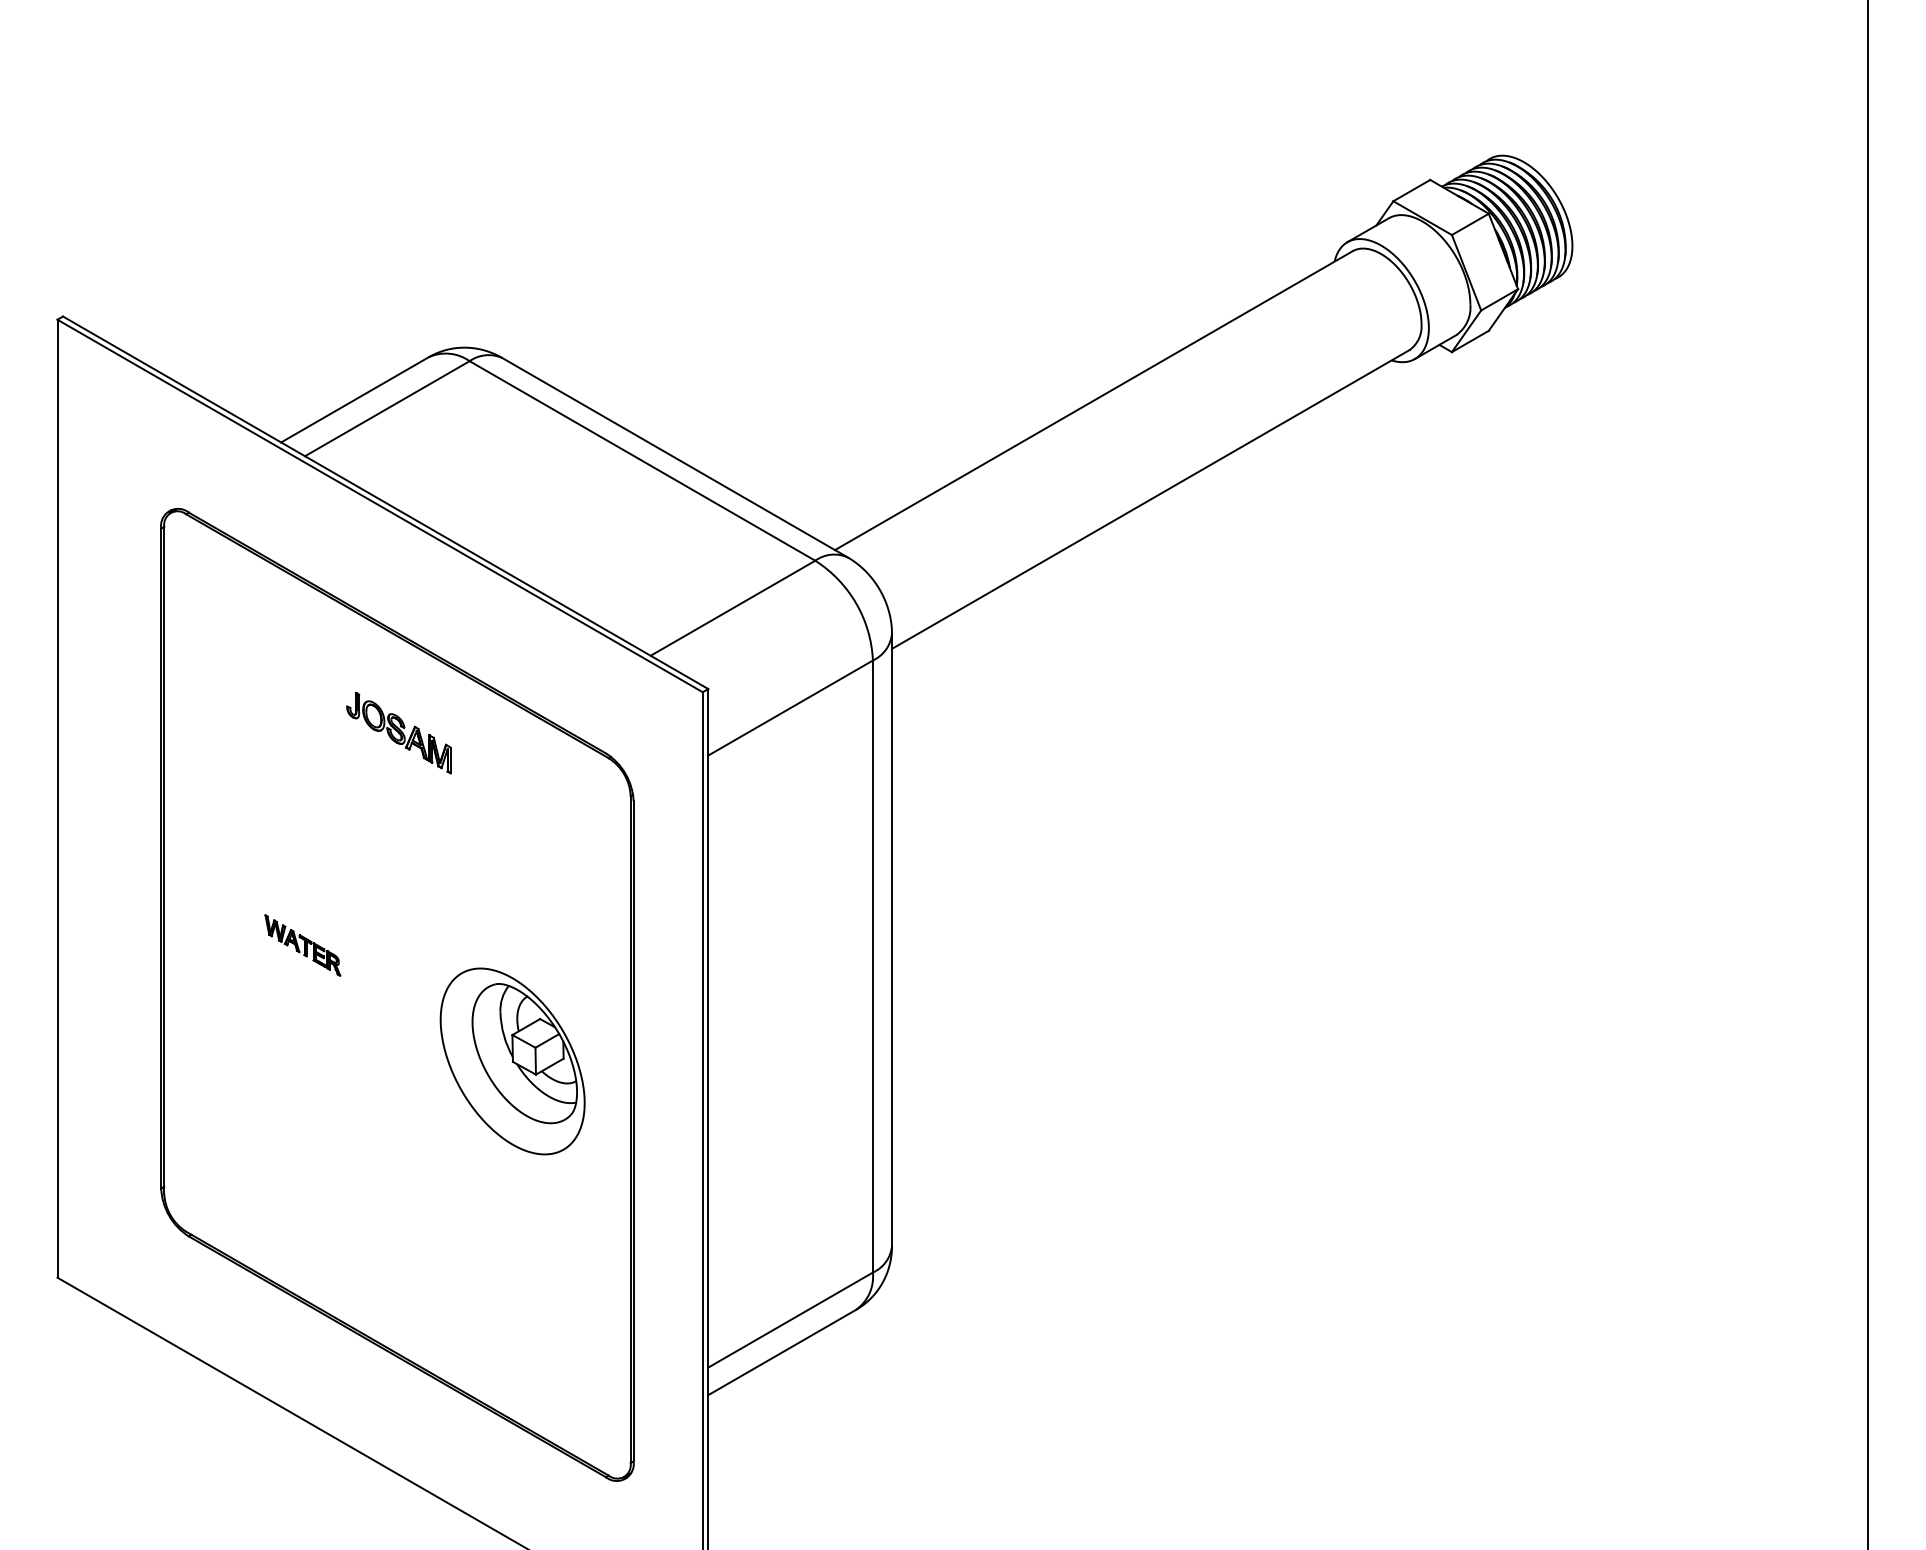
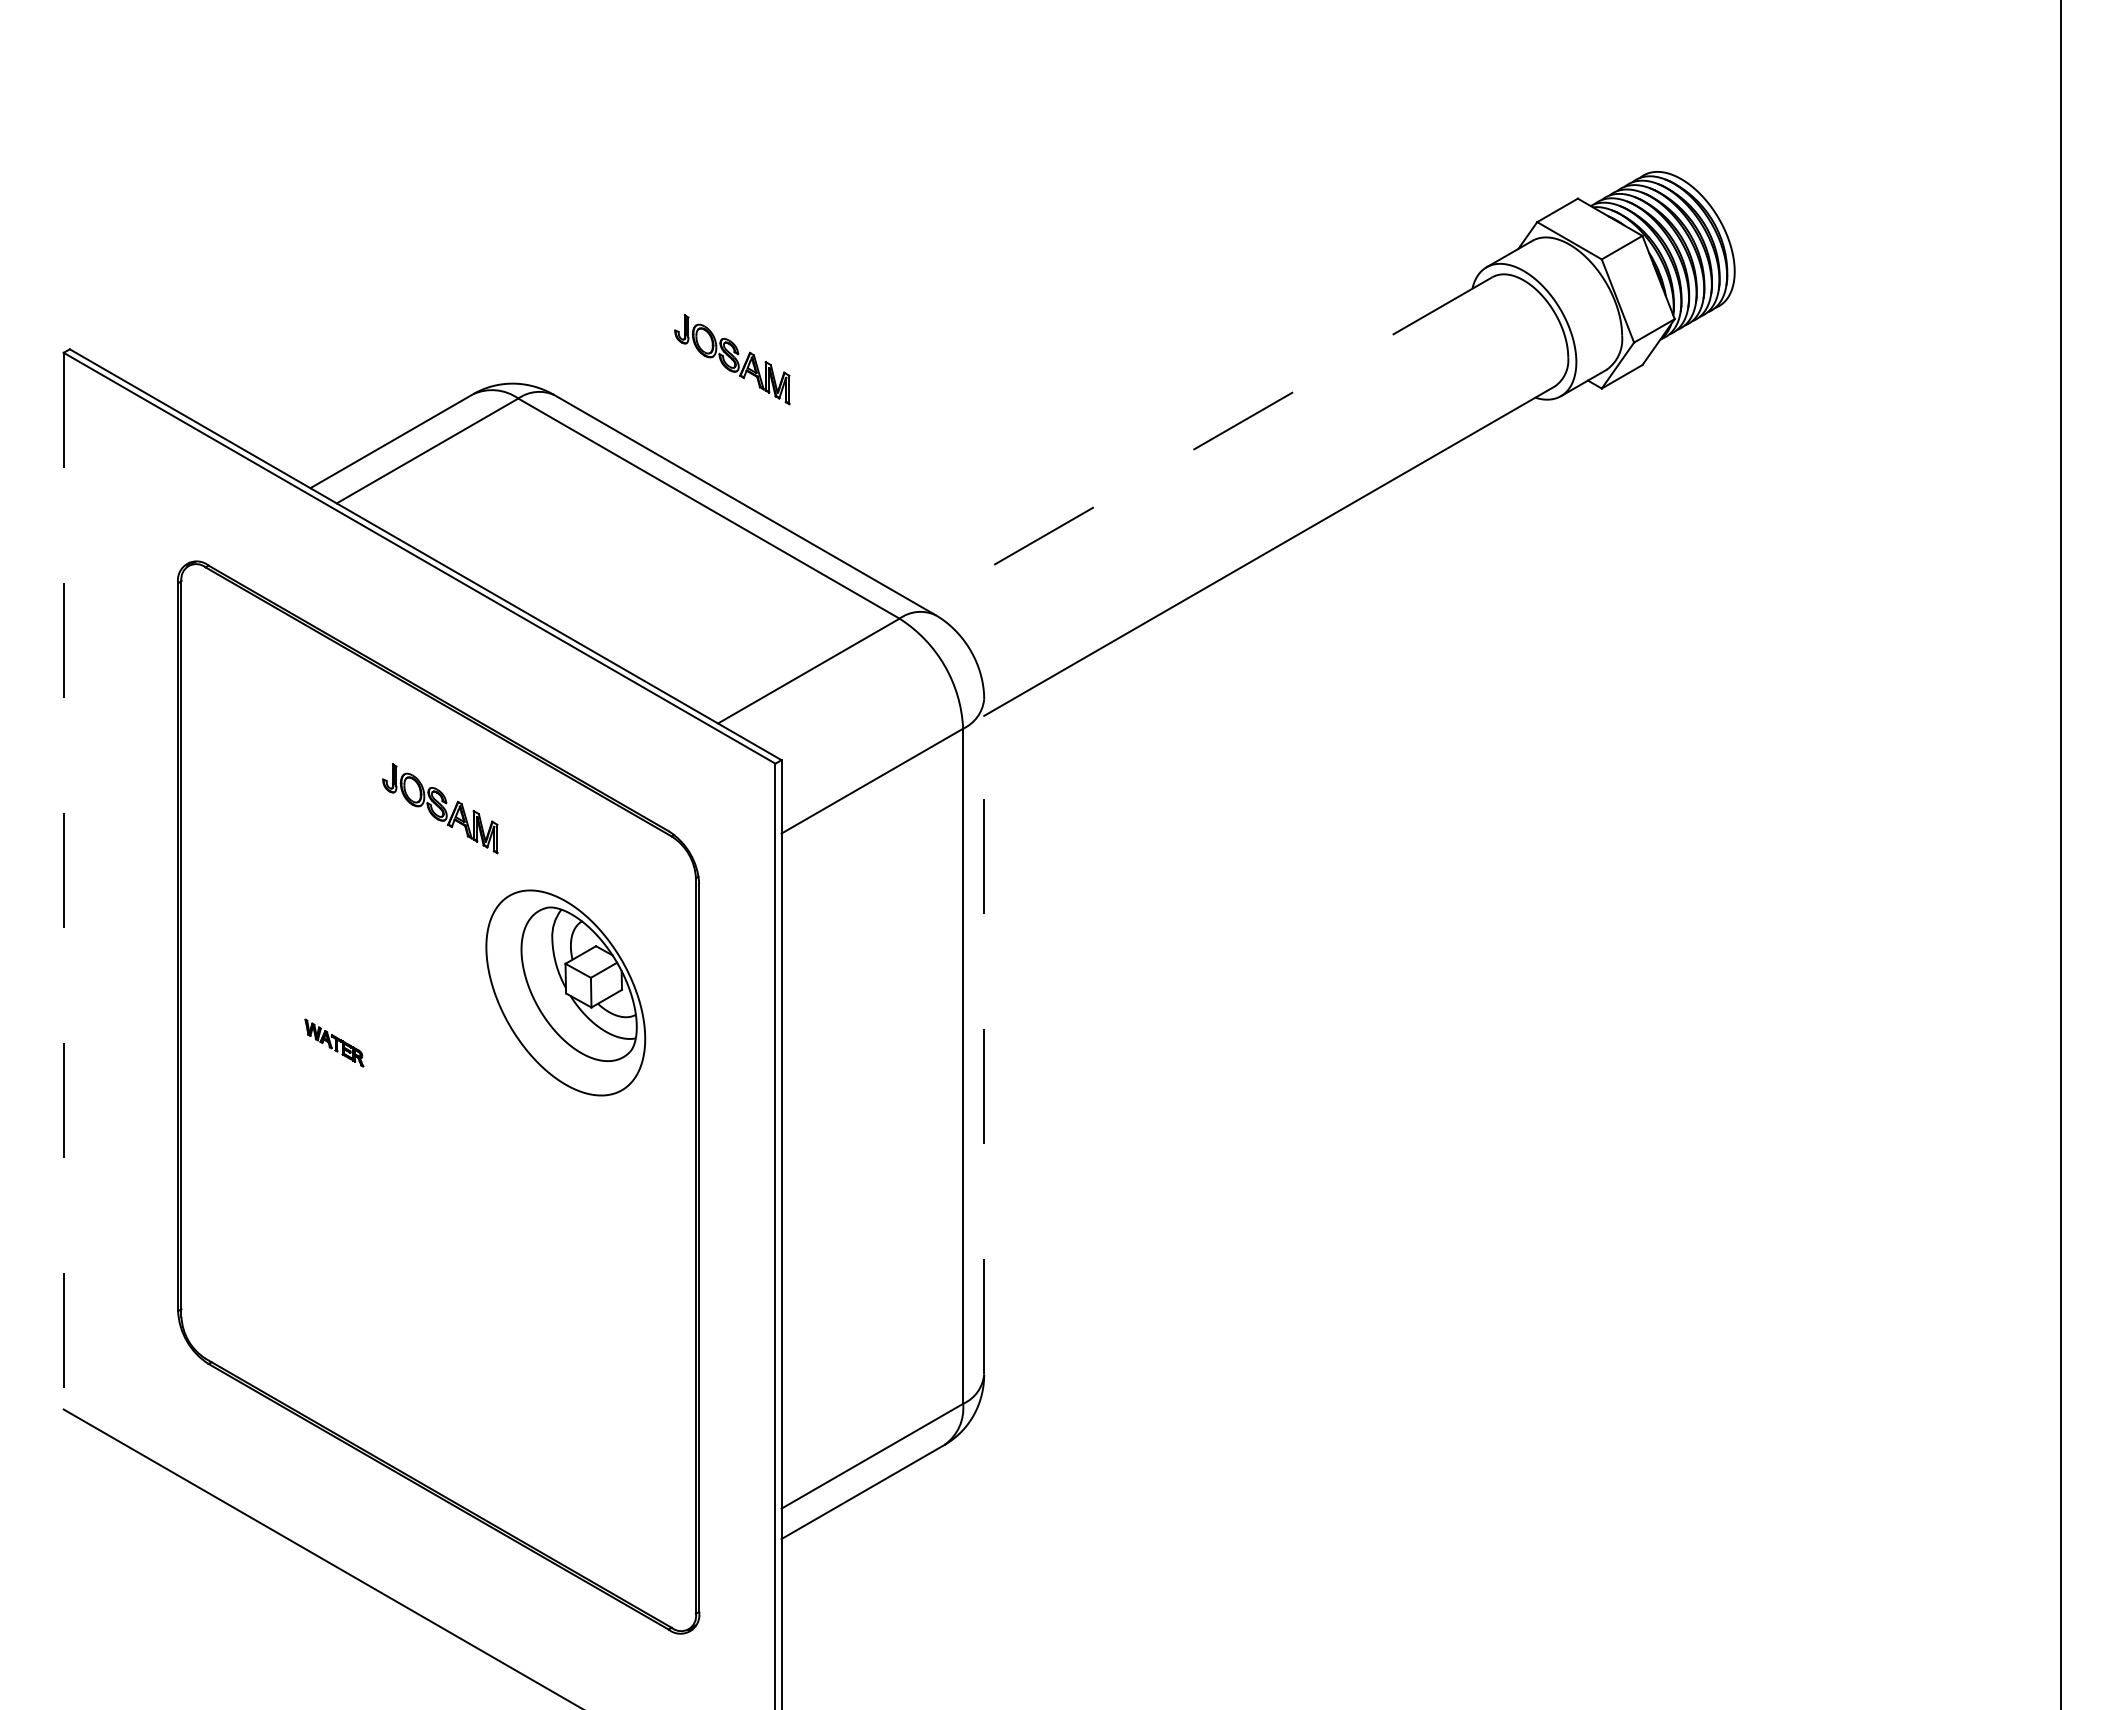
part: (663, 325) -> (732, 359), added
line: (1093, 401) -> (1206, 442), solid -> dashed
line: (57, 799) -> (63, 881), solid -> dashed
line: (892, 939) -> (984, 1036), solid -> dashed
part: (302, 944) -> (334, 1042), size x0.7
part: (512, 1061) -> (565, 992), moved

